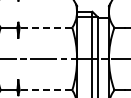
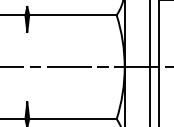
line: (45, 27) -> (72, 14), dashed -> solid
line: (45, 90) -> (72, 119), dashed -> solid

